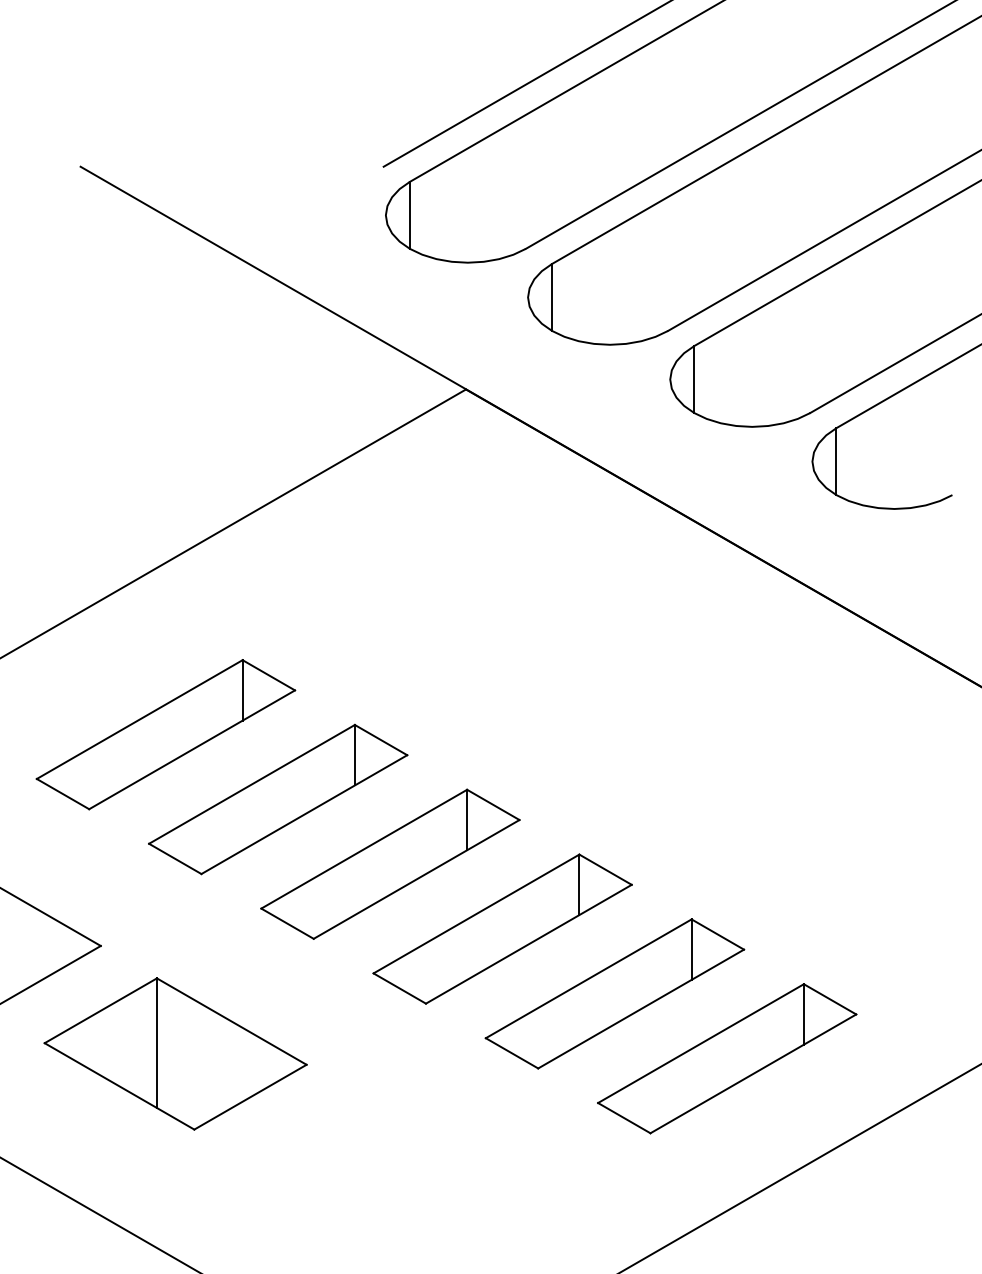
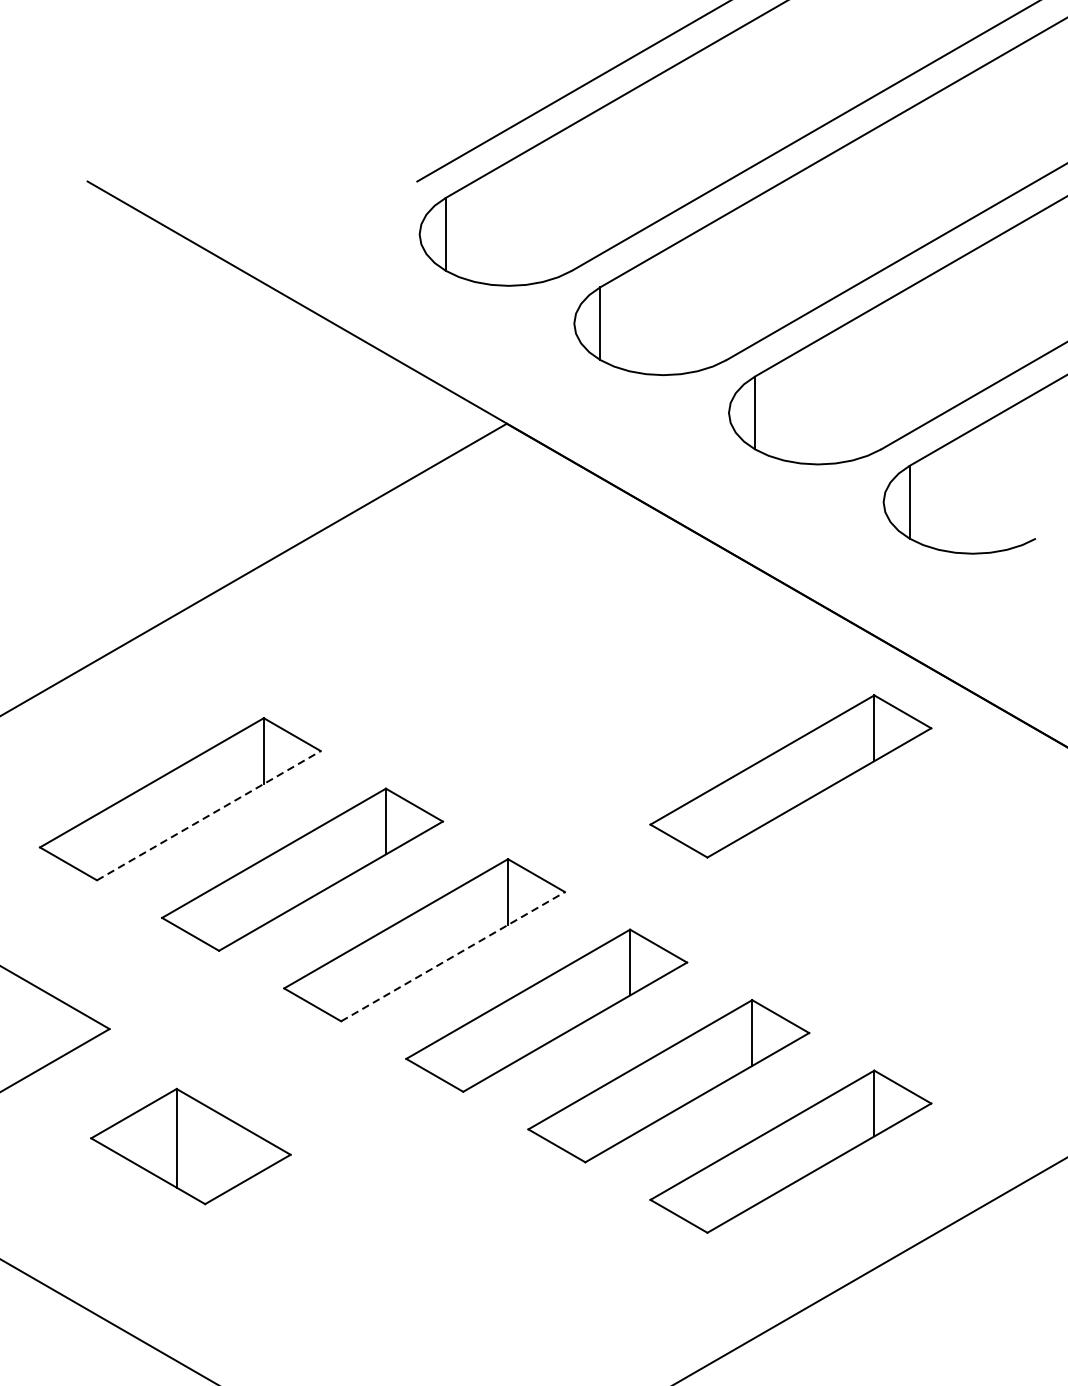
part: (727, 713) -> (791, 776), added
line: (192, 749) -> (209, 815), solid -> dashed
line: (416, 879) -> (452, 956), solid -> dashed
part: (175, 1053) -> (190, 1146), size x0.7

